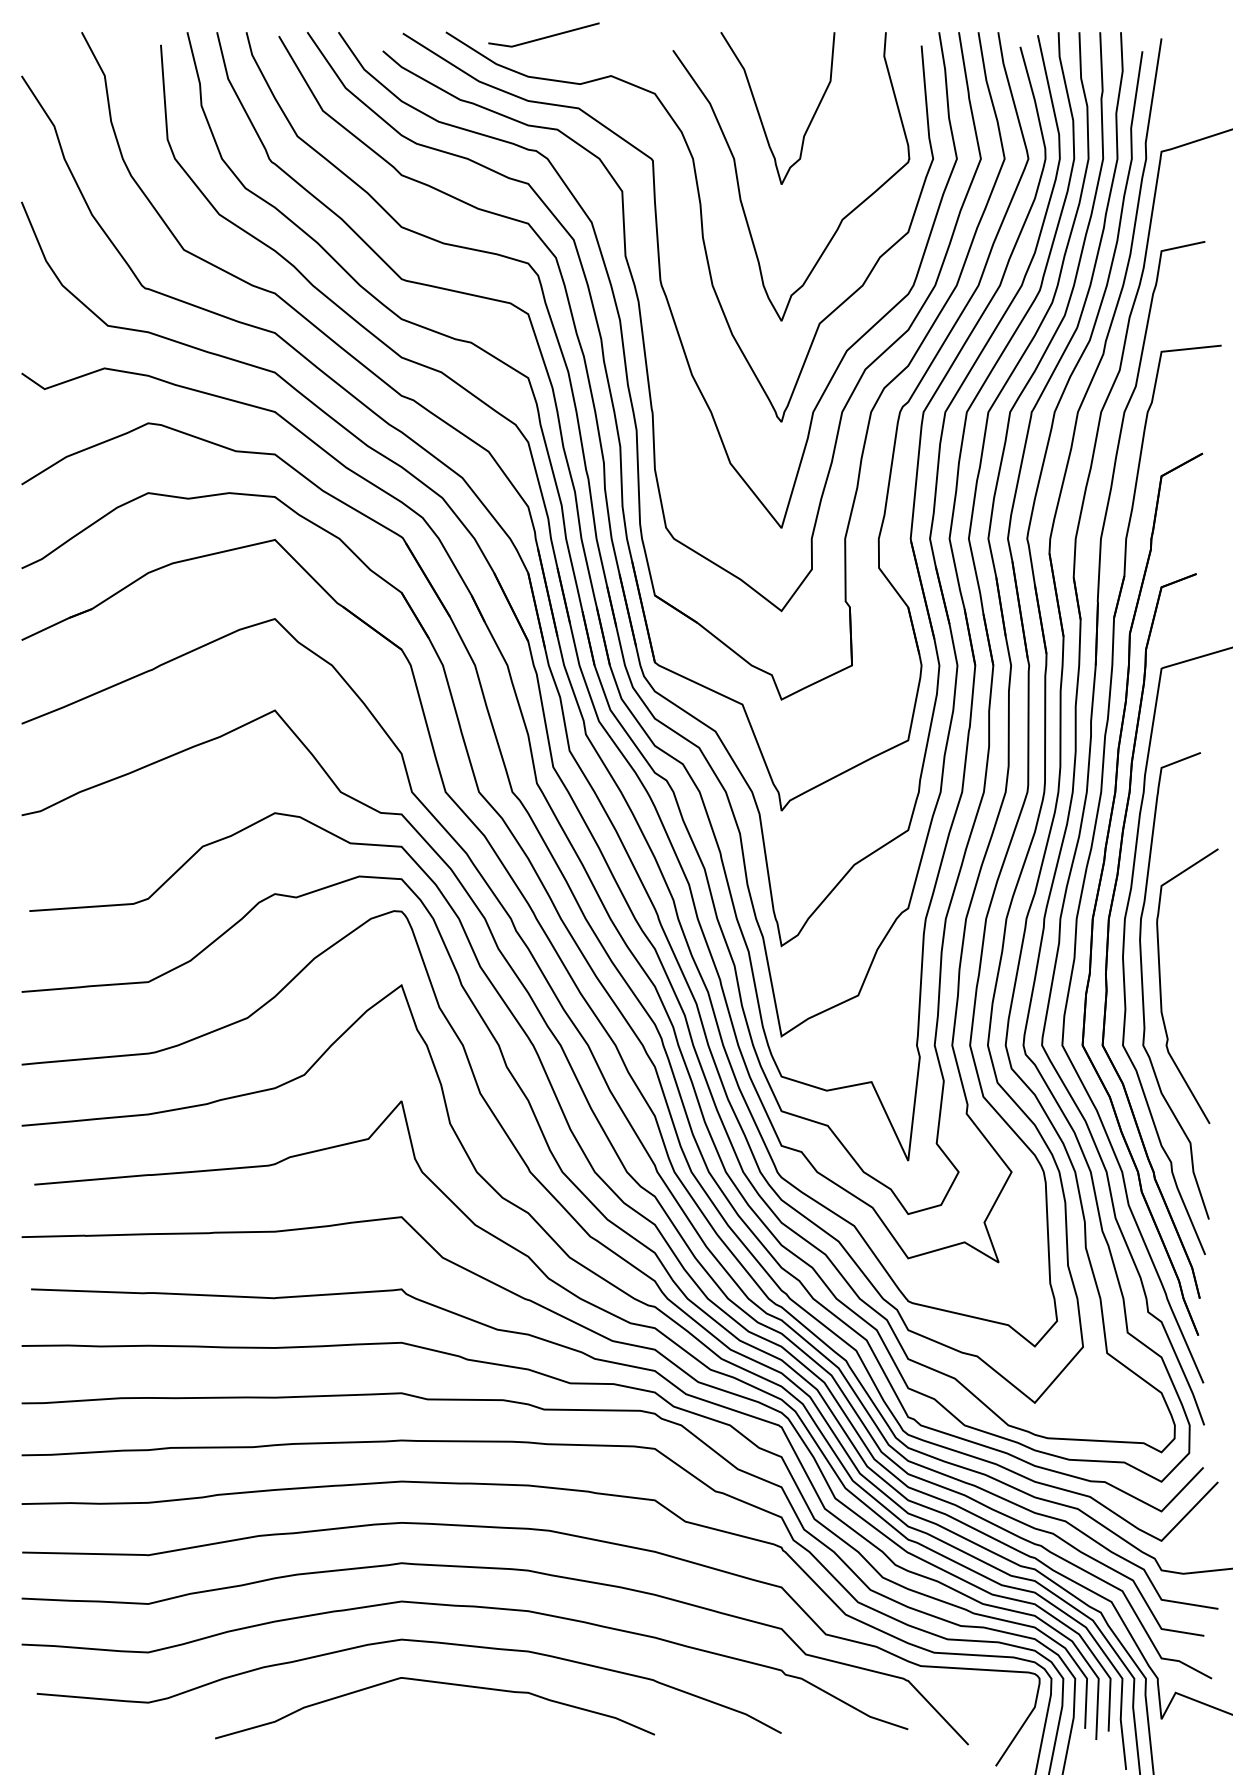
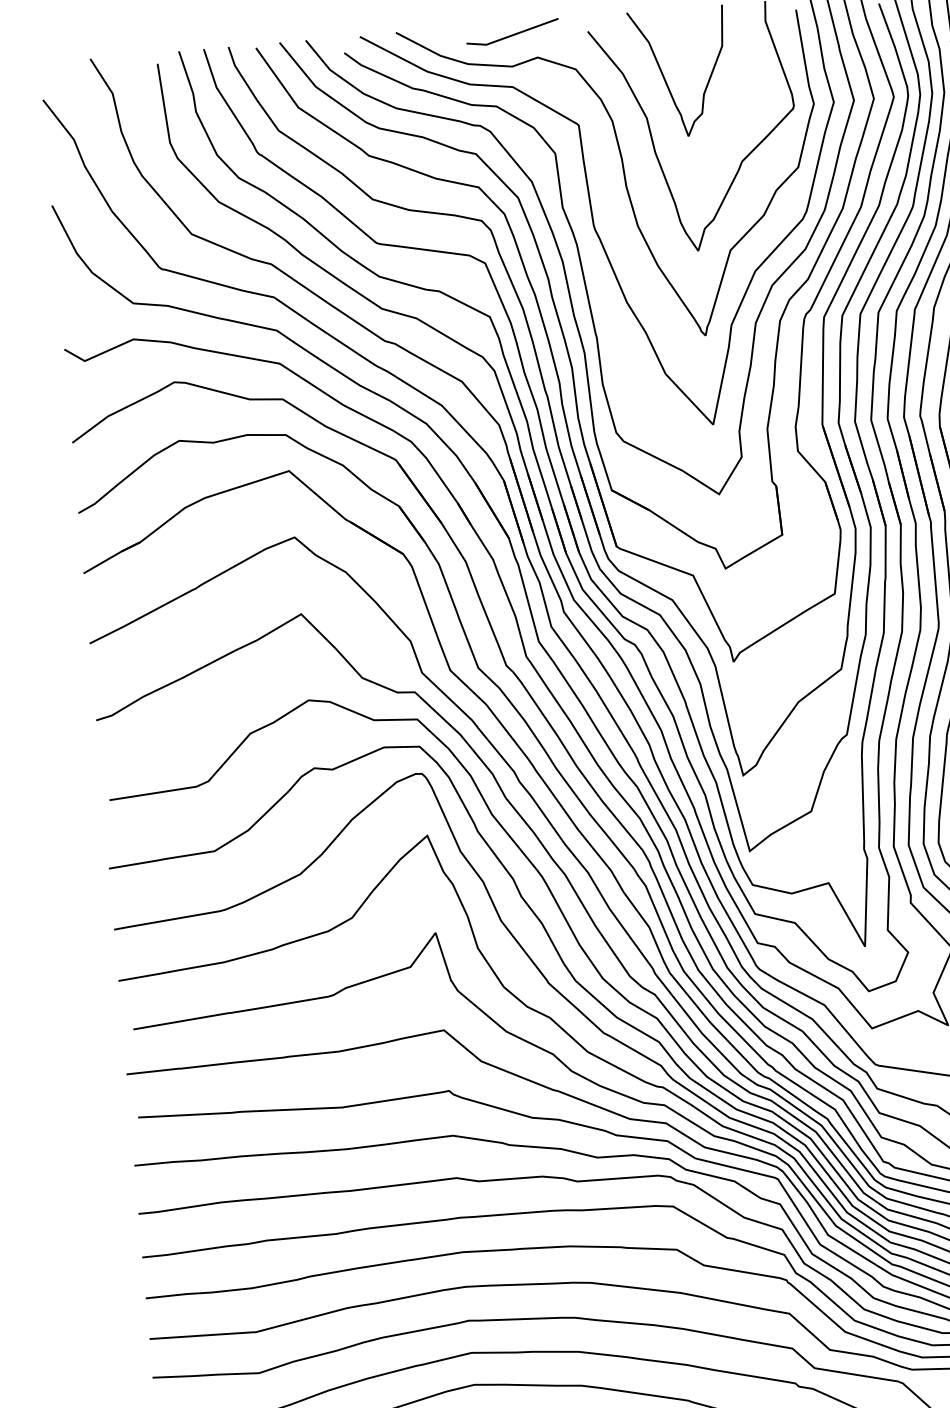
line: (545, 36) -> (513, 33), moved

